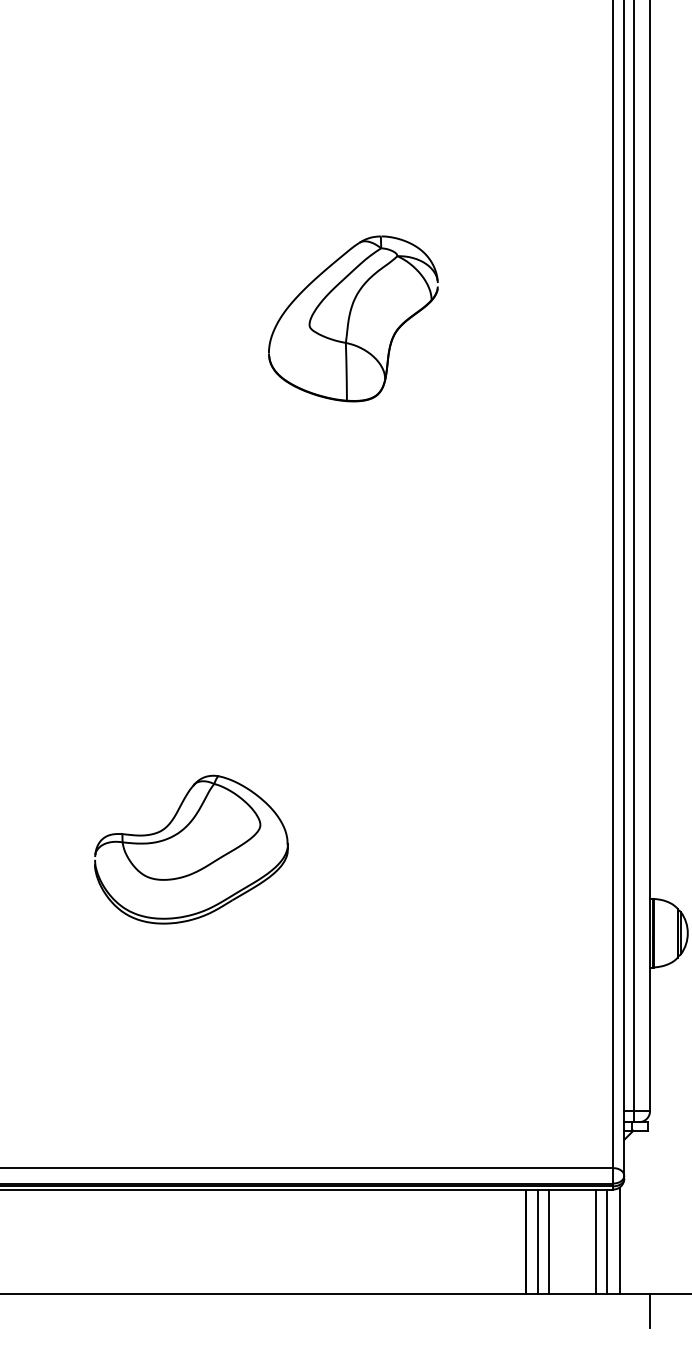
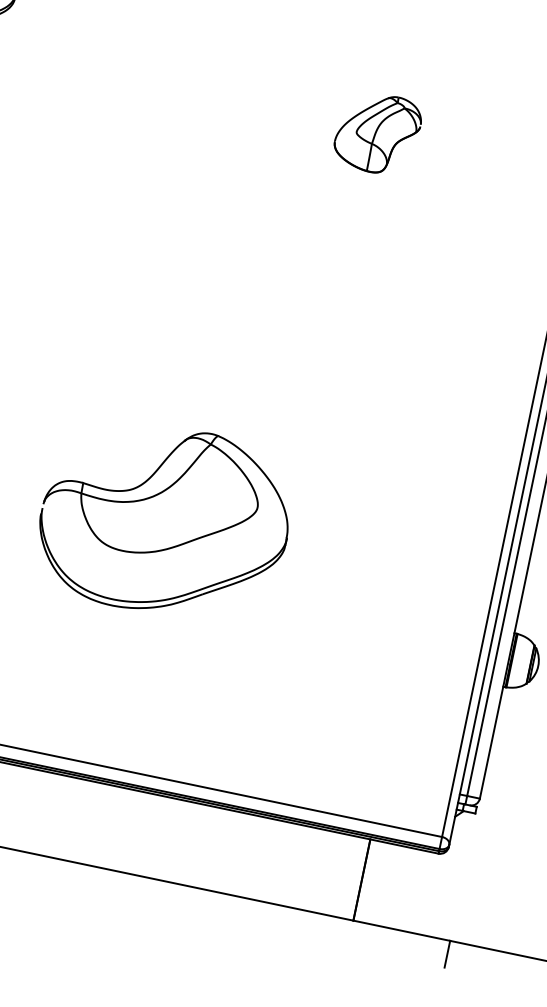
part: (353, 318) -> (377, 133), size x0.6
part: (191, 849) -> (165, 520), size x1.6
line: (619, 1240) -> (435, 894), removed
line: (538, 1241) -> (371, 881), removed
line: (549, 1241) -> (380, 883), removed
line: (596, 1241) -> (417, 891), removed
line: (607, 1241) -> (425, 893), removed

